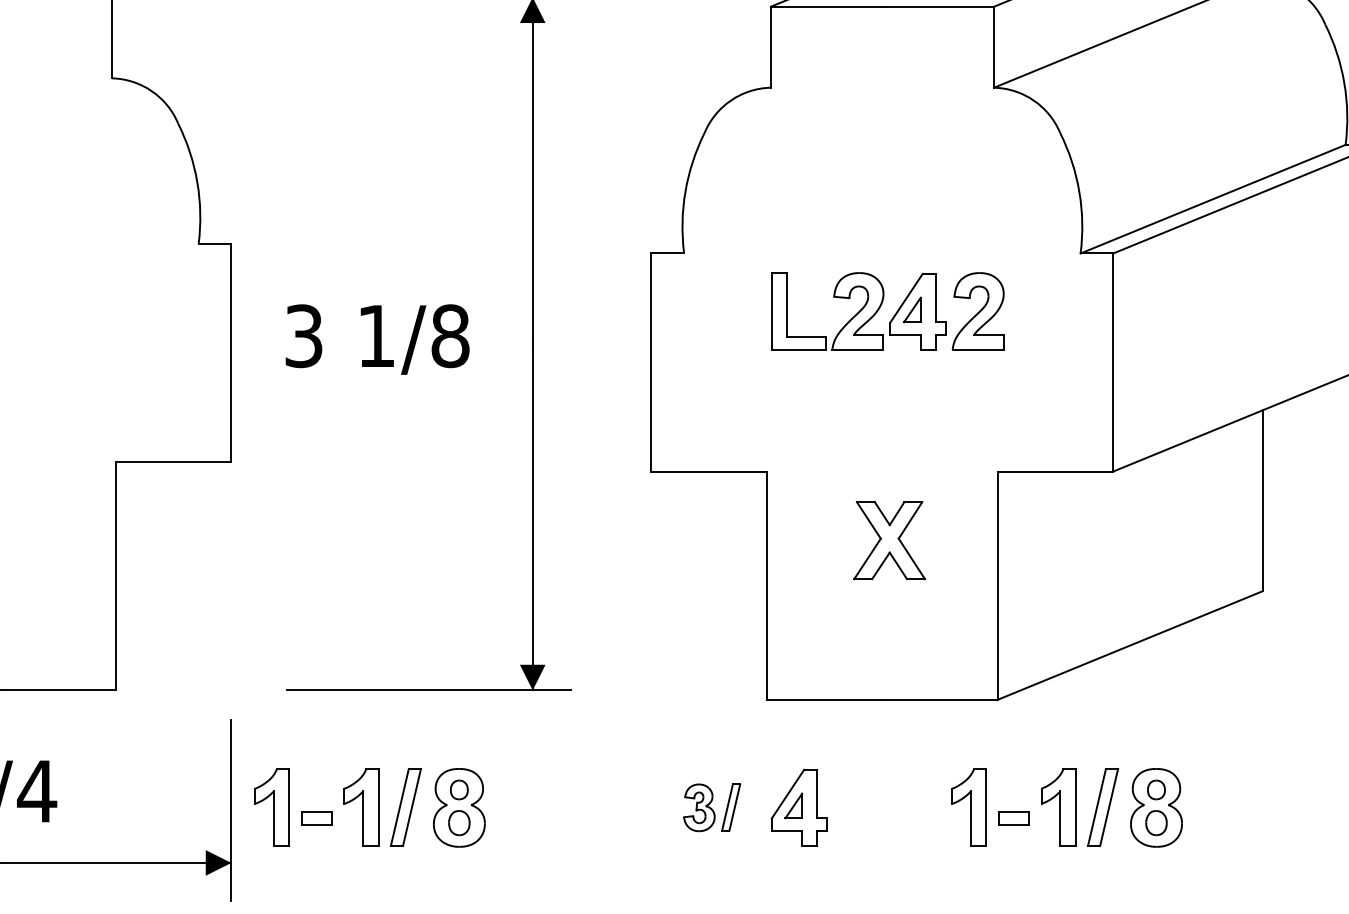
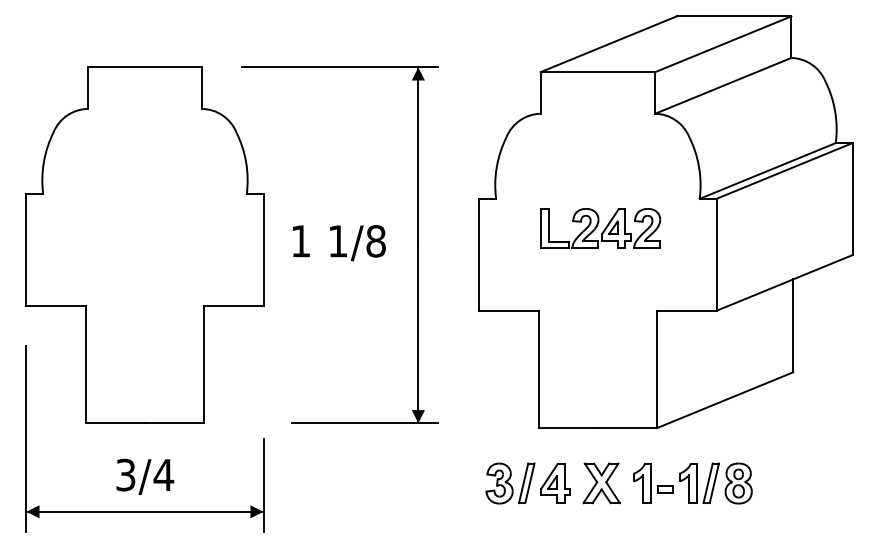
text: (303, 336) -> (300, 241), 3 -> 1
part: (889, 540) -> (601, 483), moved
part: (369, 807) -> (334, 483), removed
part: (712, 807) -> (510, 483), size x1.67

